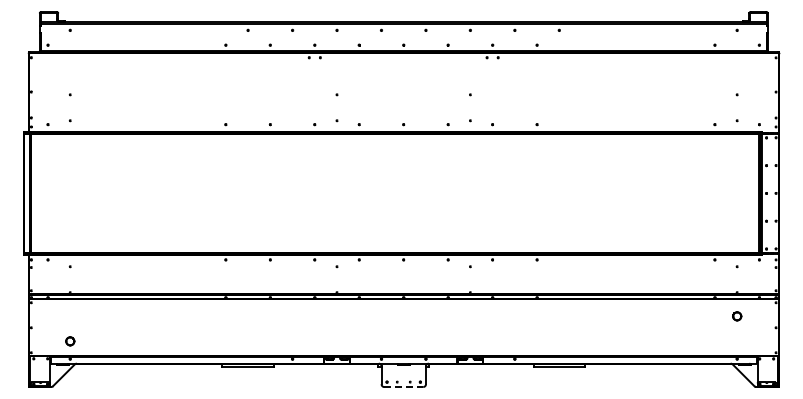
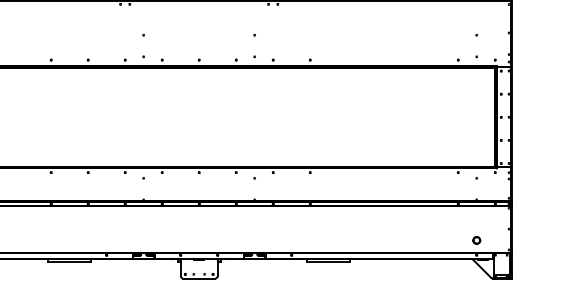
part: (737, 316) -> (477, 240), moved
line: (404, 387) -> (199, 278), dashed -> solid

